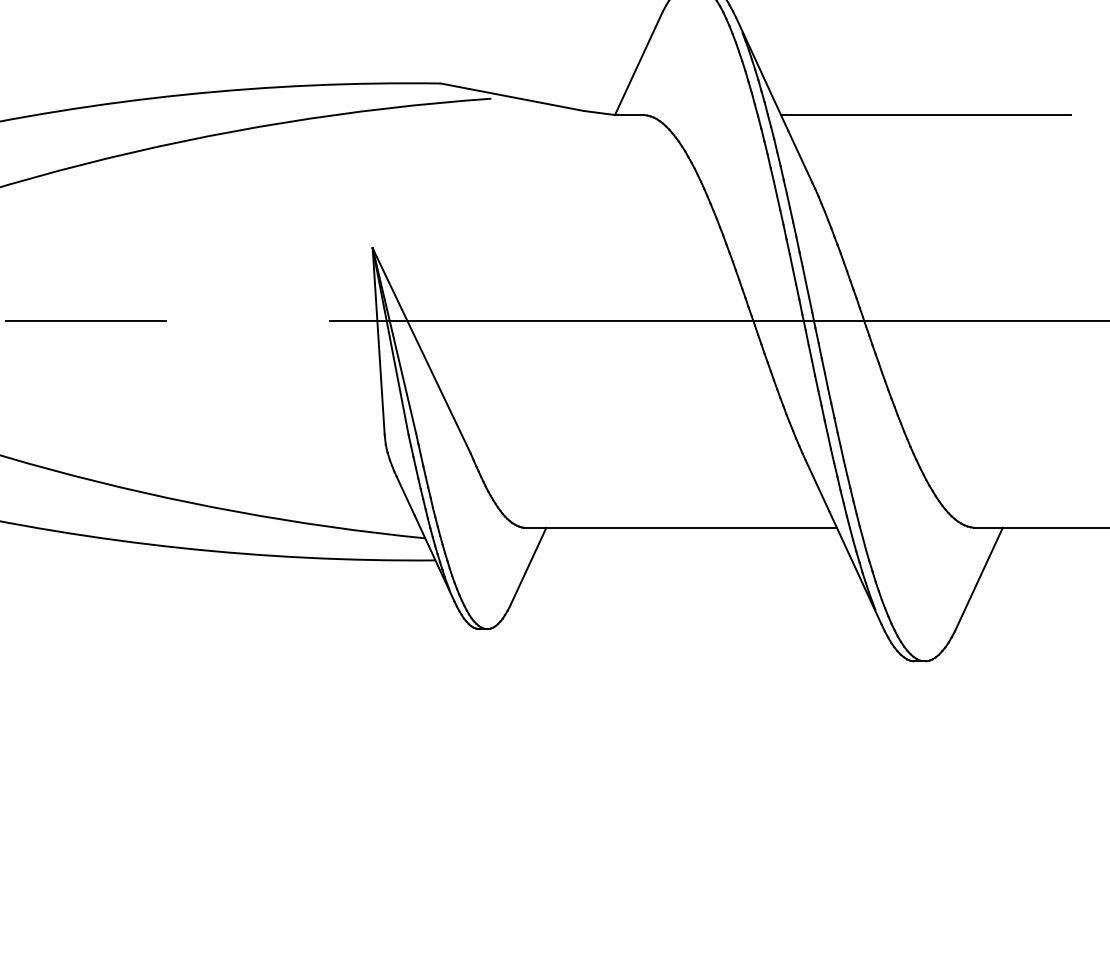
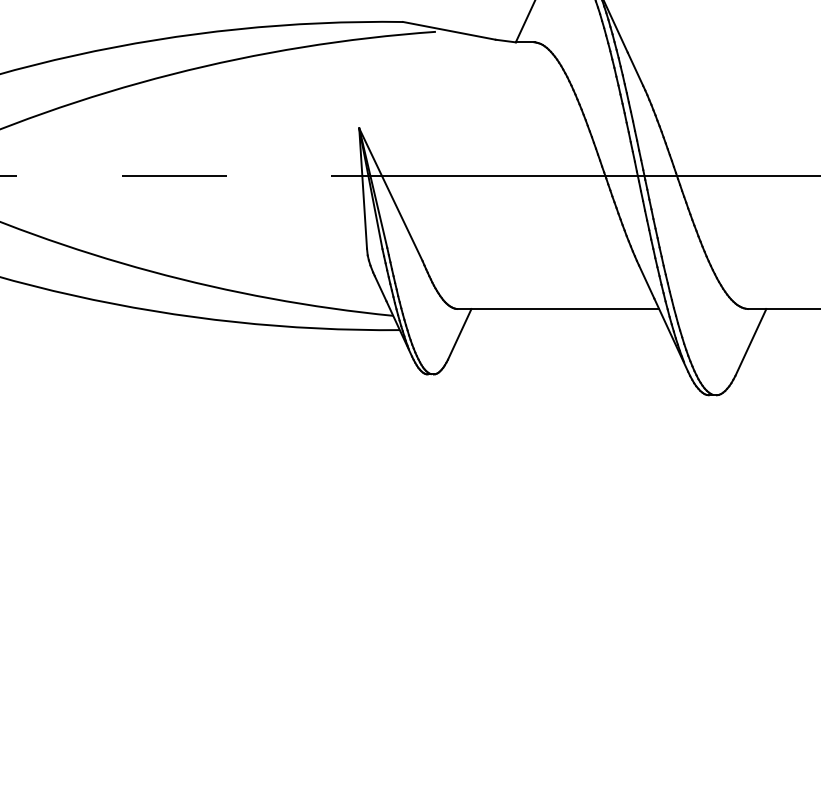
line: (925, 115) -> (716, 42), removed

